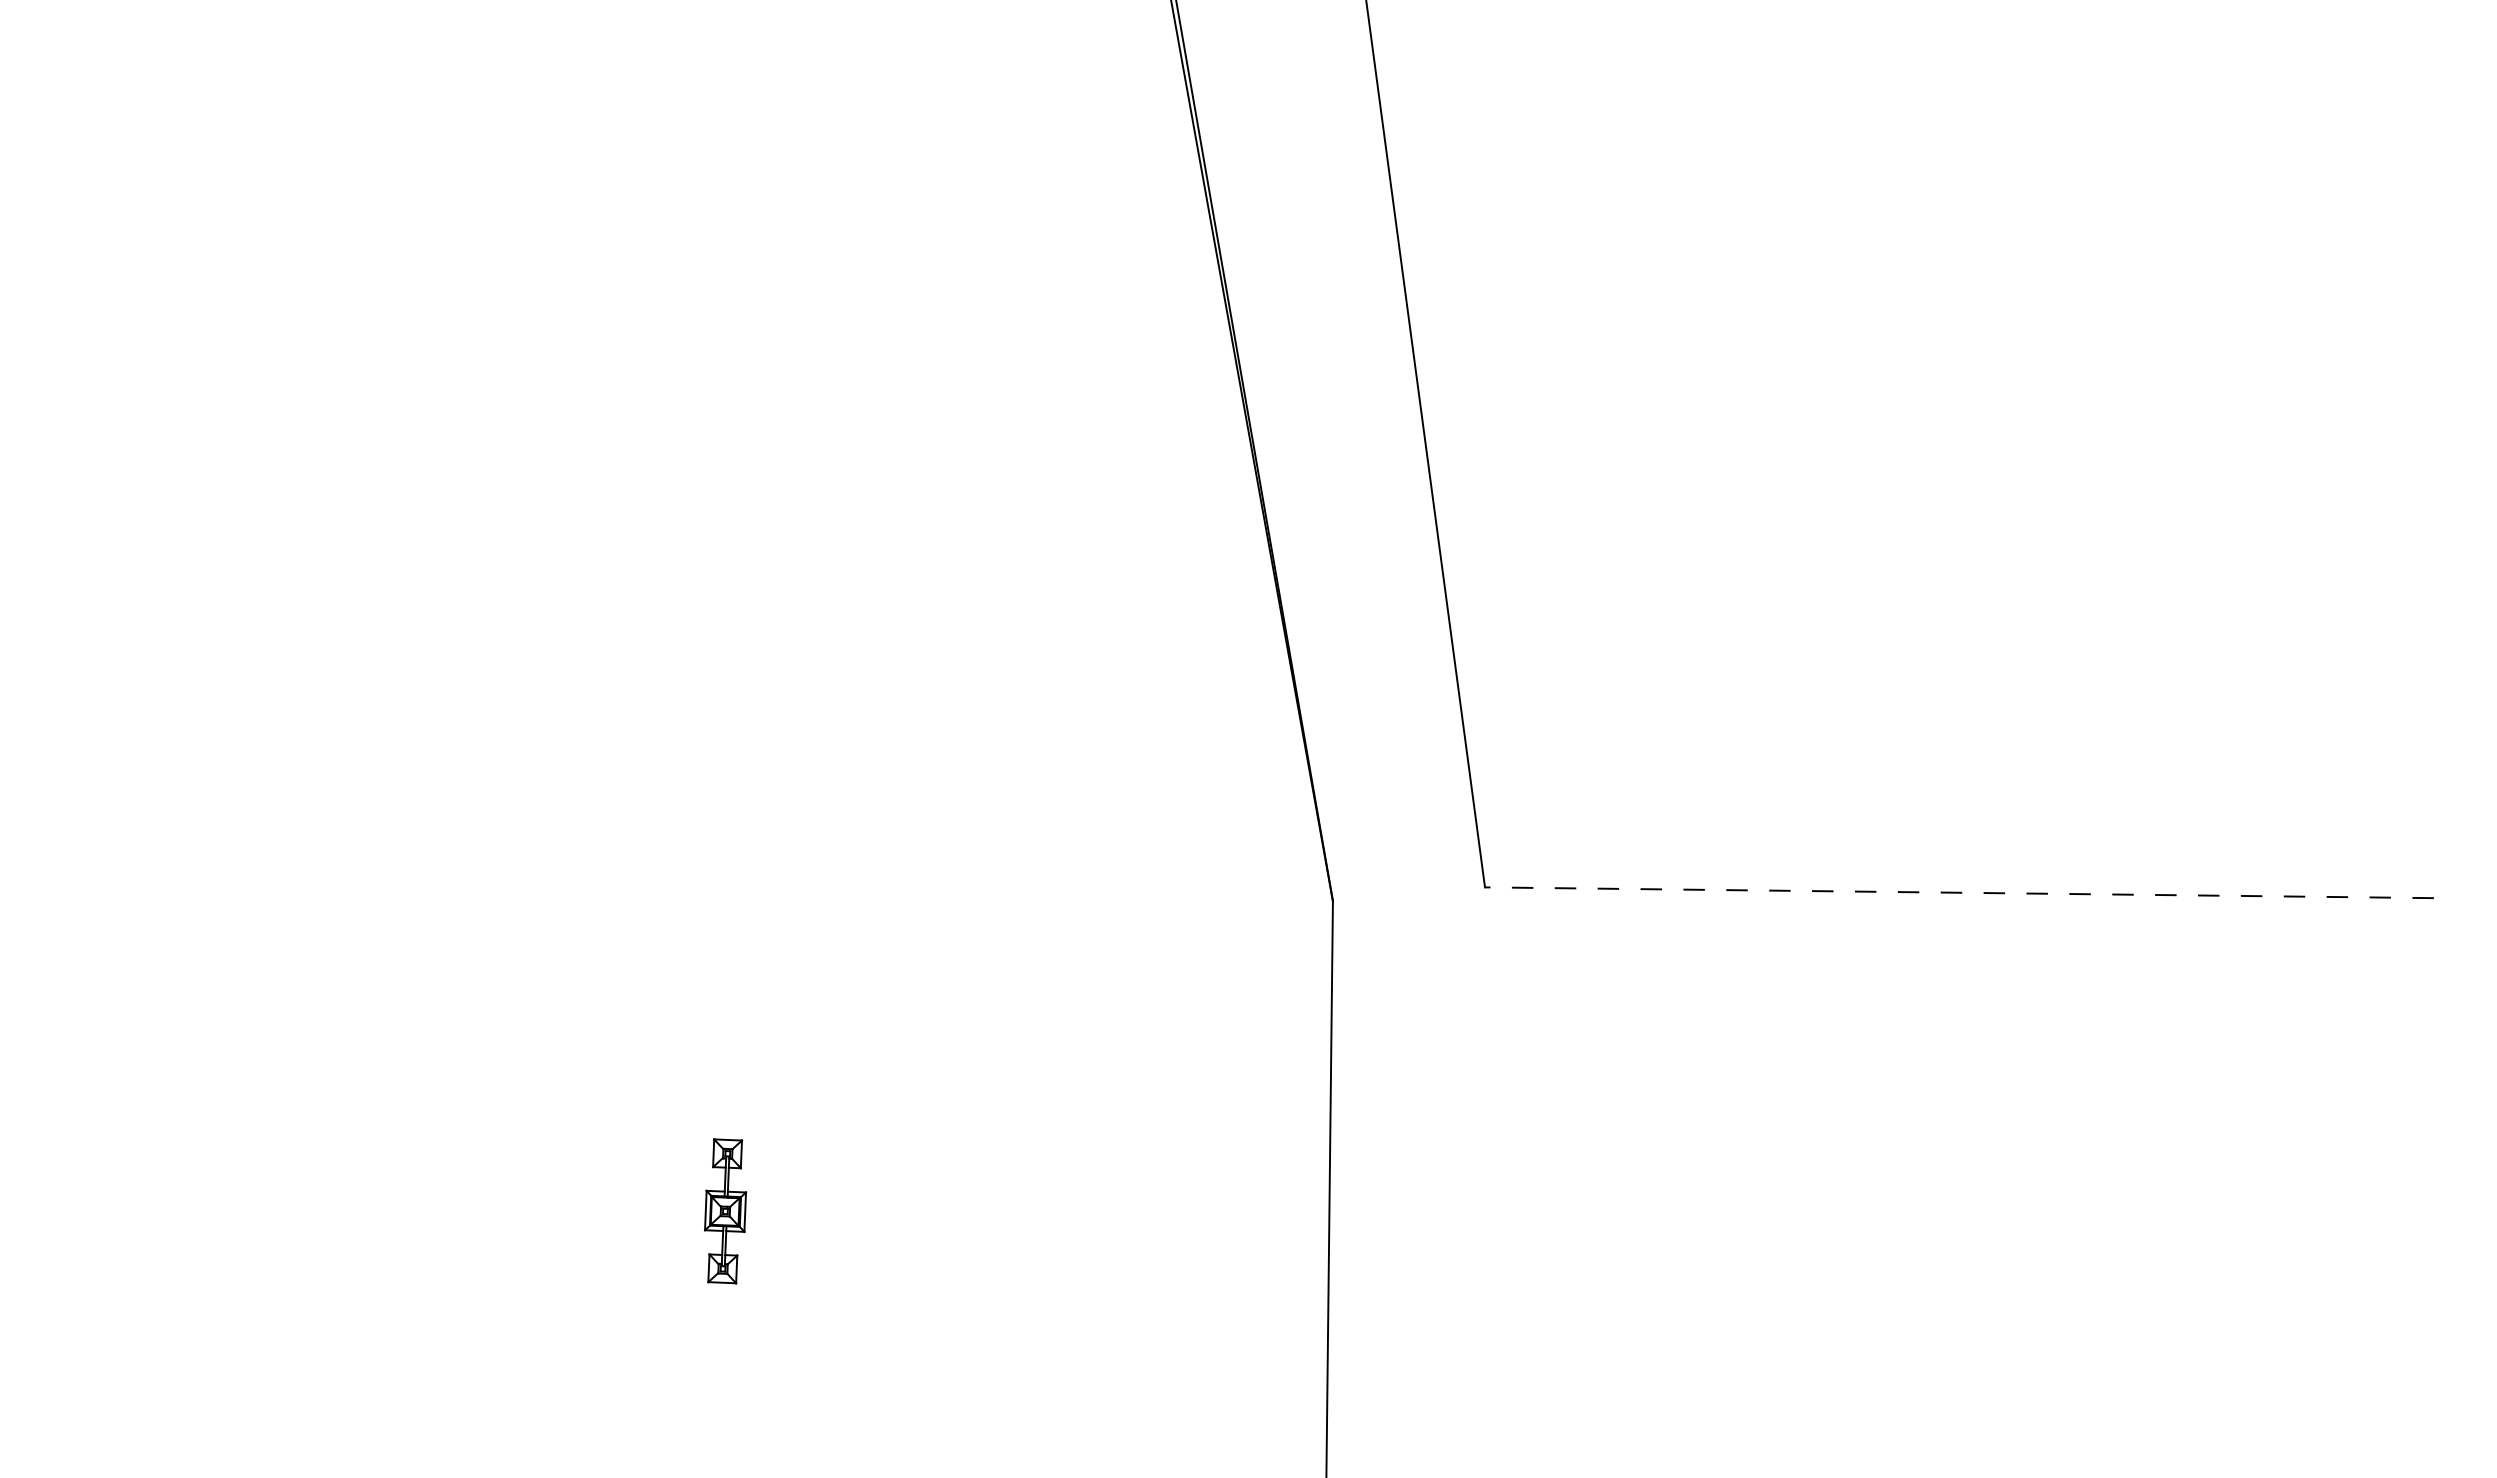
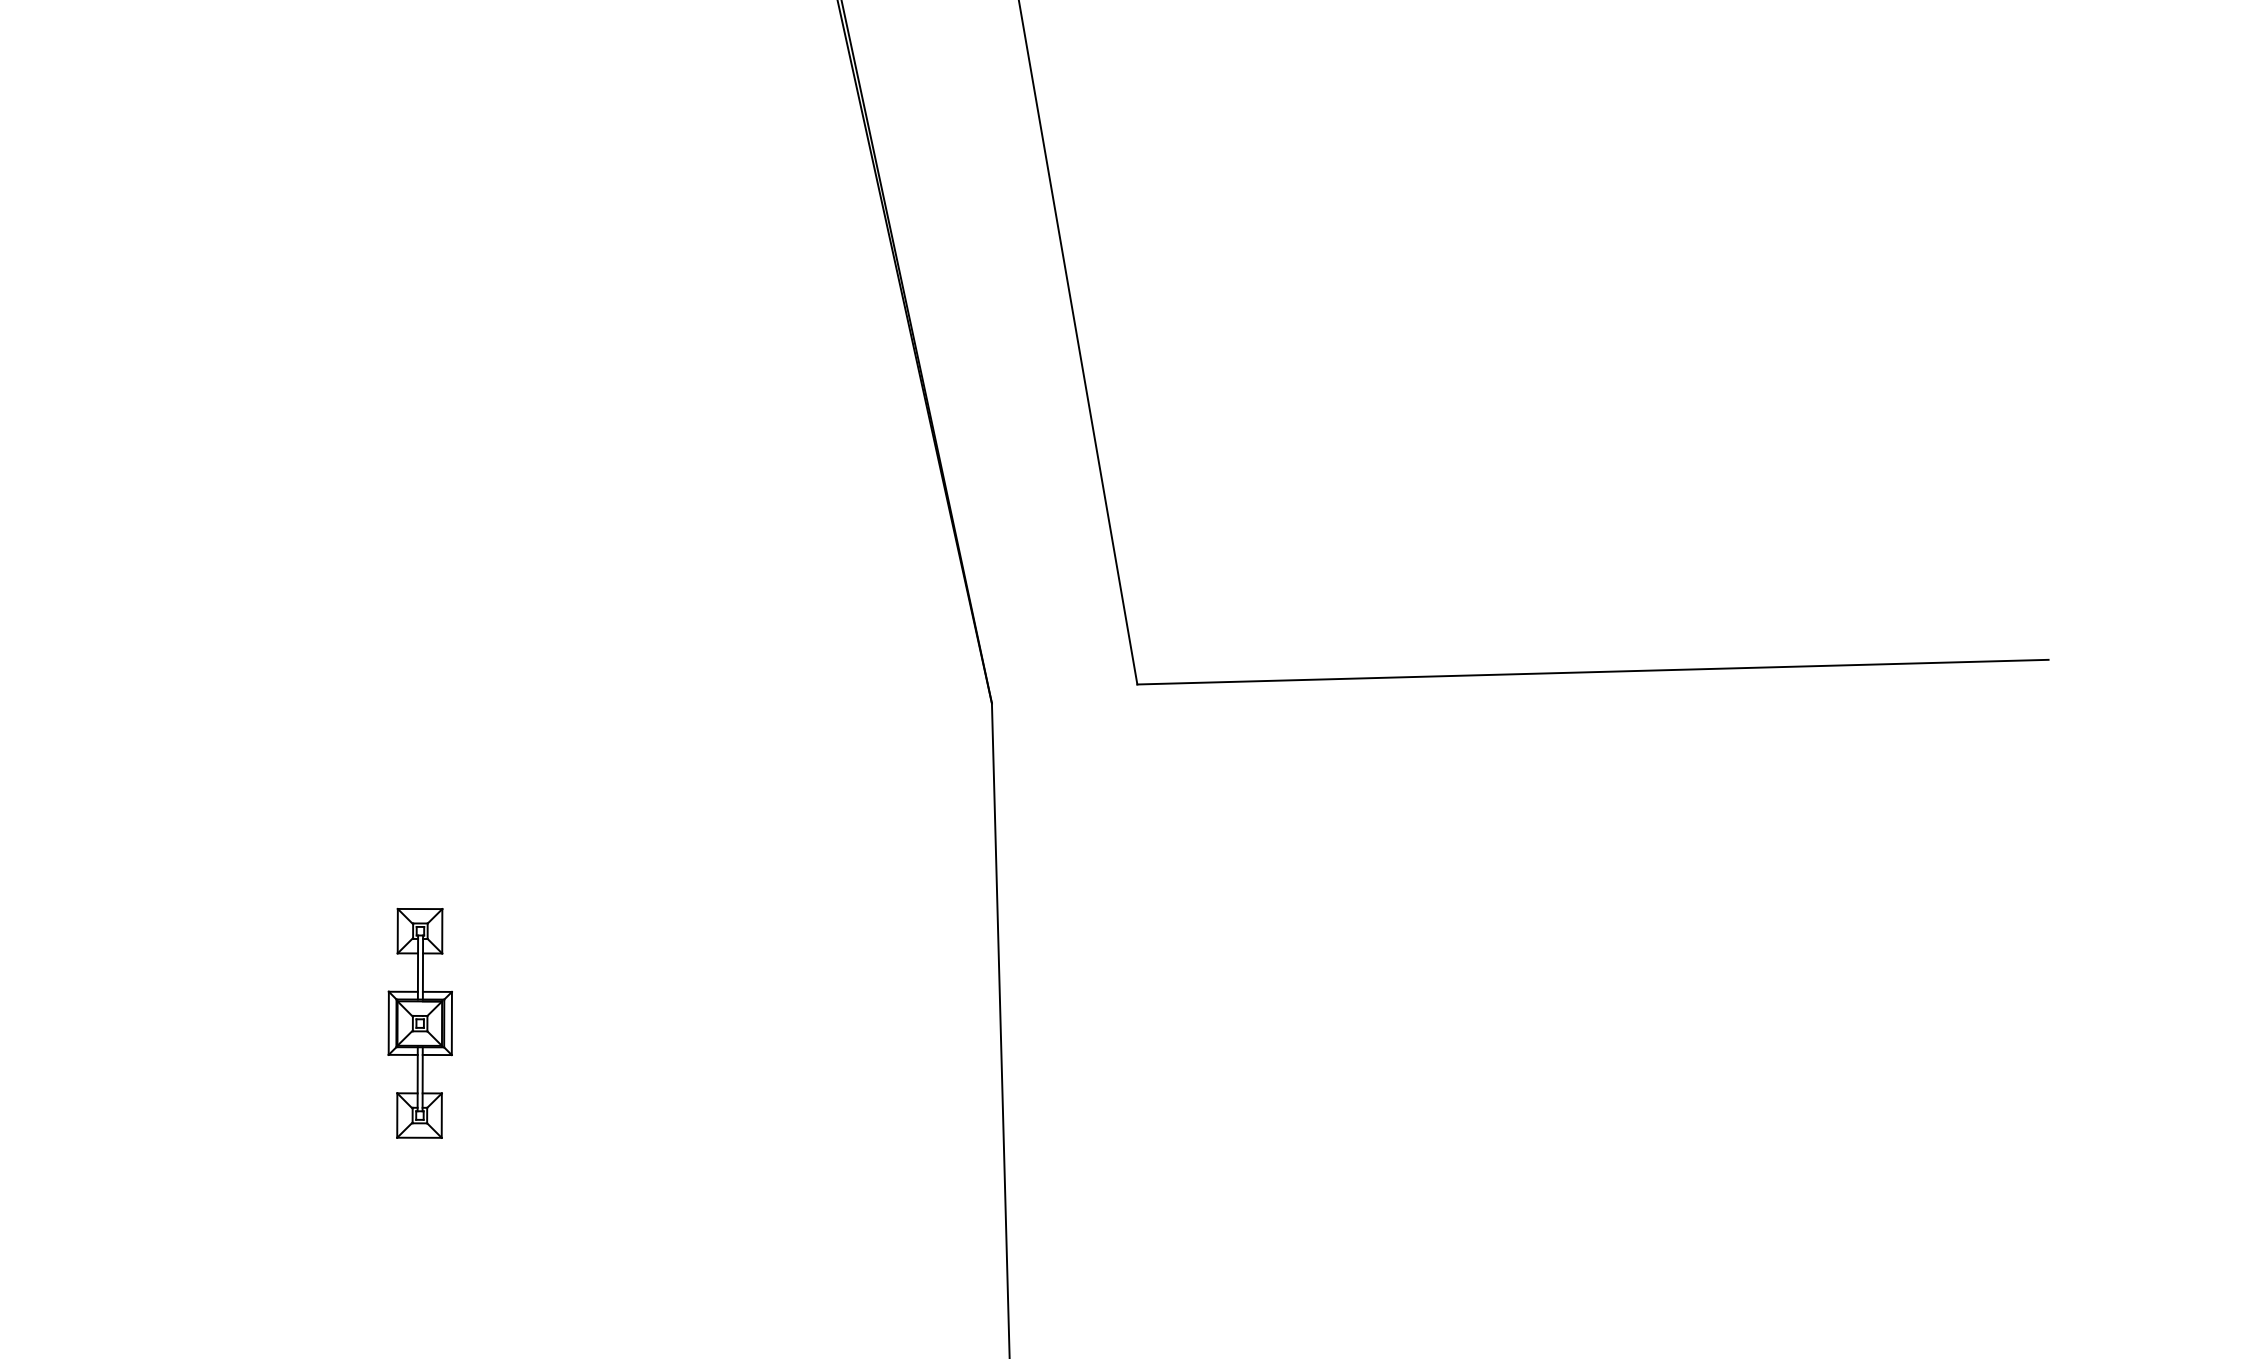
line: (1958, 892) -> (1592, 671), dashed -> solid
part: (725, 1211) -> (420, 1023), size x1.67

